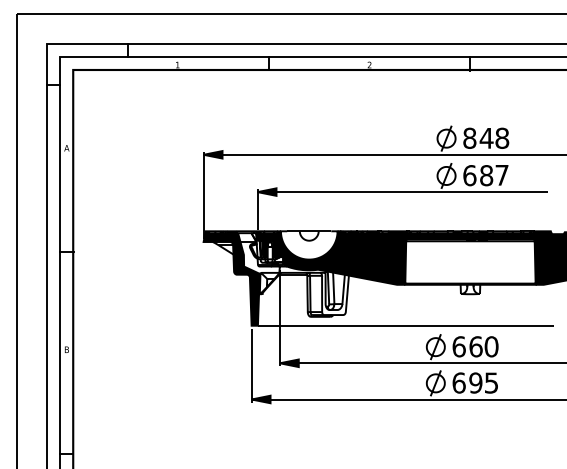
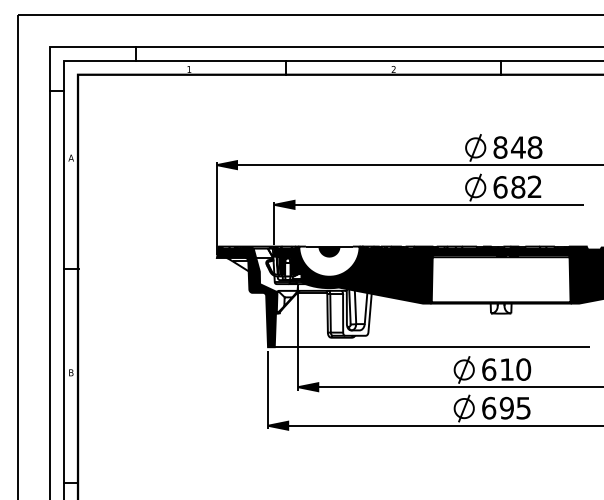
text: (501, 174) -> (534, 186), 7 -> 2
fill: (309, 235) -> (329, 251), added
text: (476, 346) -> (507, 369), 66 -> 61

